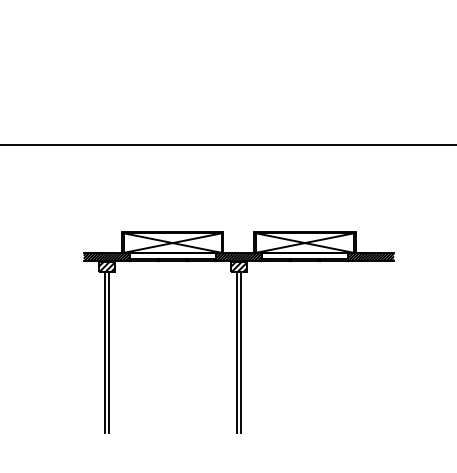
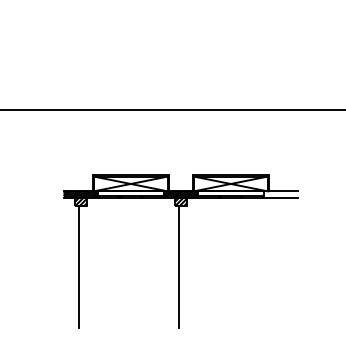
hatch: (370, 256) -> (280, 194), removed
line: (108, 352) -> (82, 266), removed
line: (240, 352) -> (182, 266), removed

